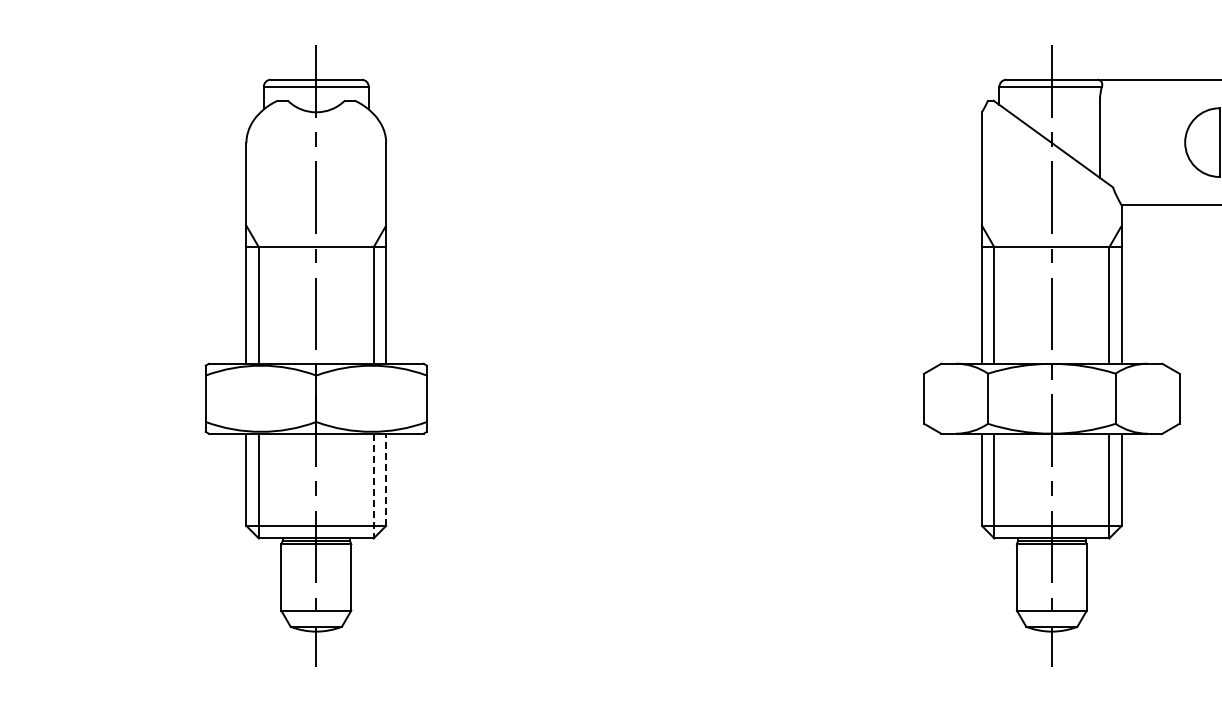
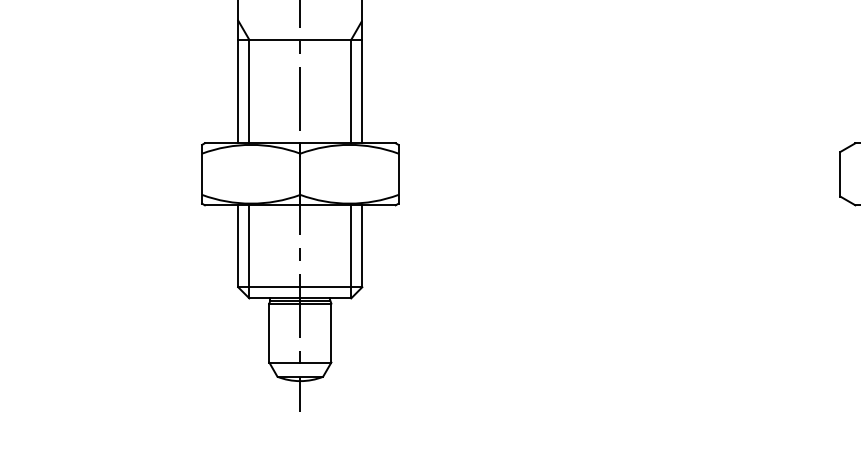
line: (386, 479) -> (362, 245), dashed -> solid
line: (373, 486) -> (351, 252), dashed -> solid

